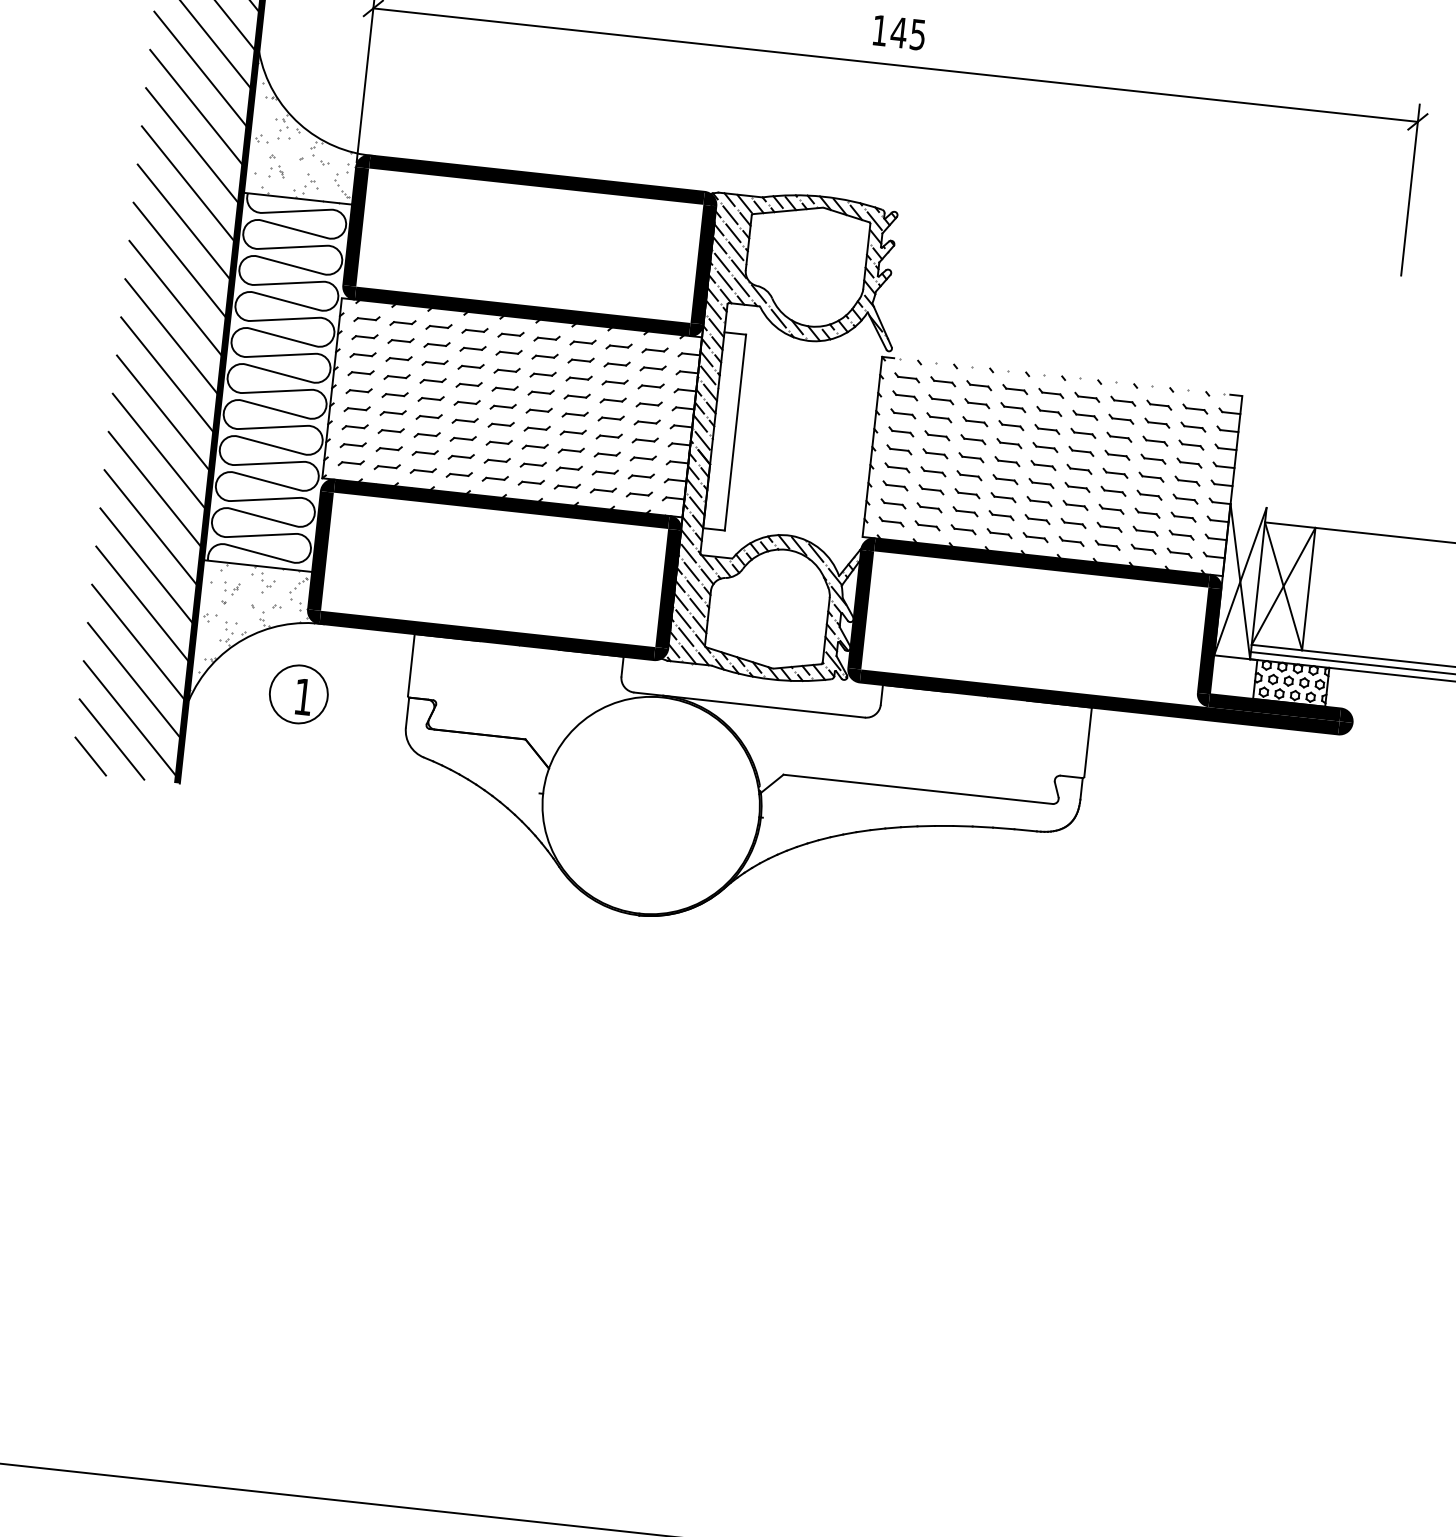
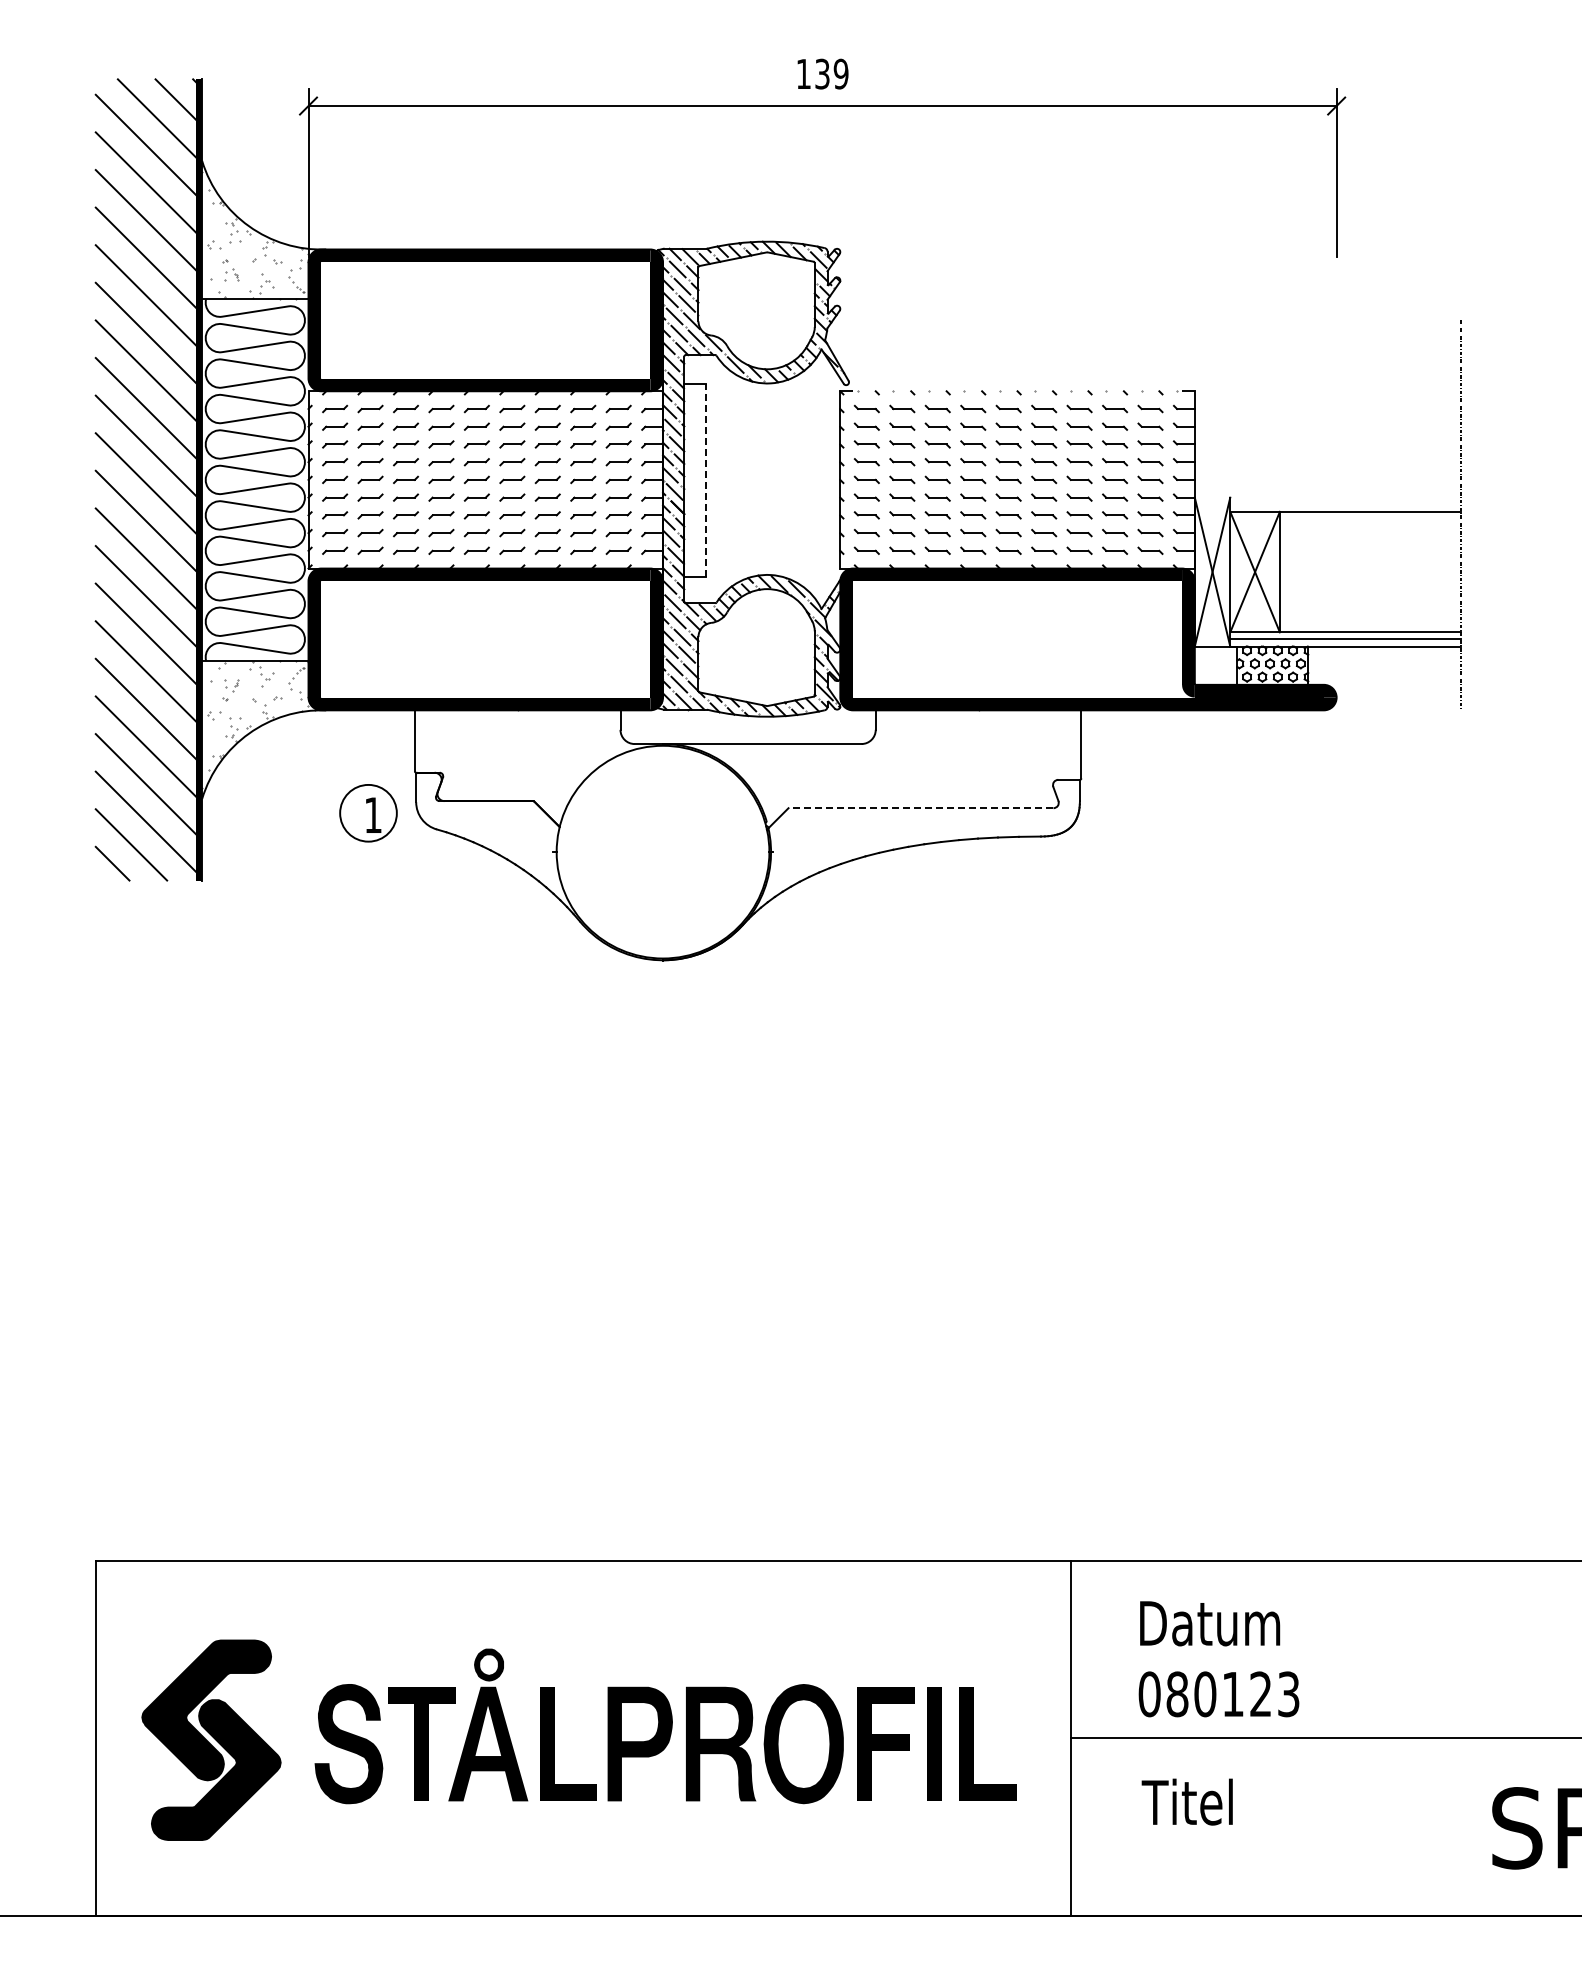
text: (908, 33) -> (831, 73), 145 -> 139
line: (735, 431) -> (705, 479), solid -> dashed
part: (298, 694) -> (368, 813), moved
line: (917, 789) -> (920, 808), solid -> dashed

